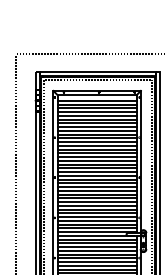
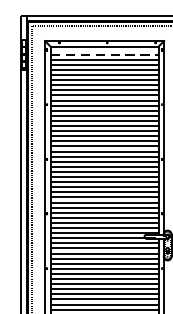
line: (97, 100) -> (105, 54), solid -> dashed

